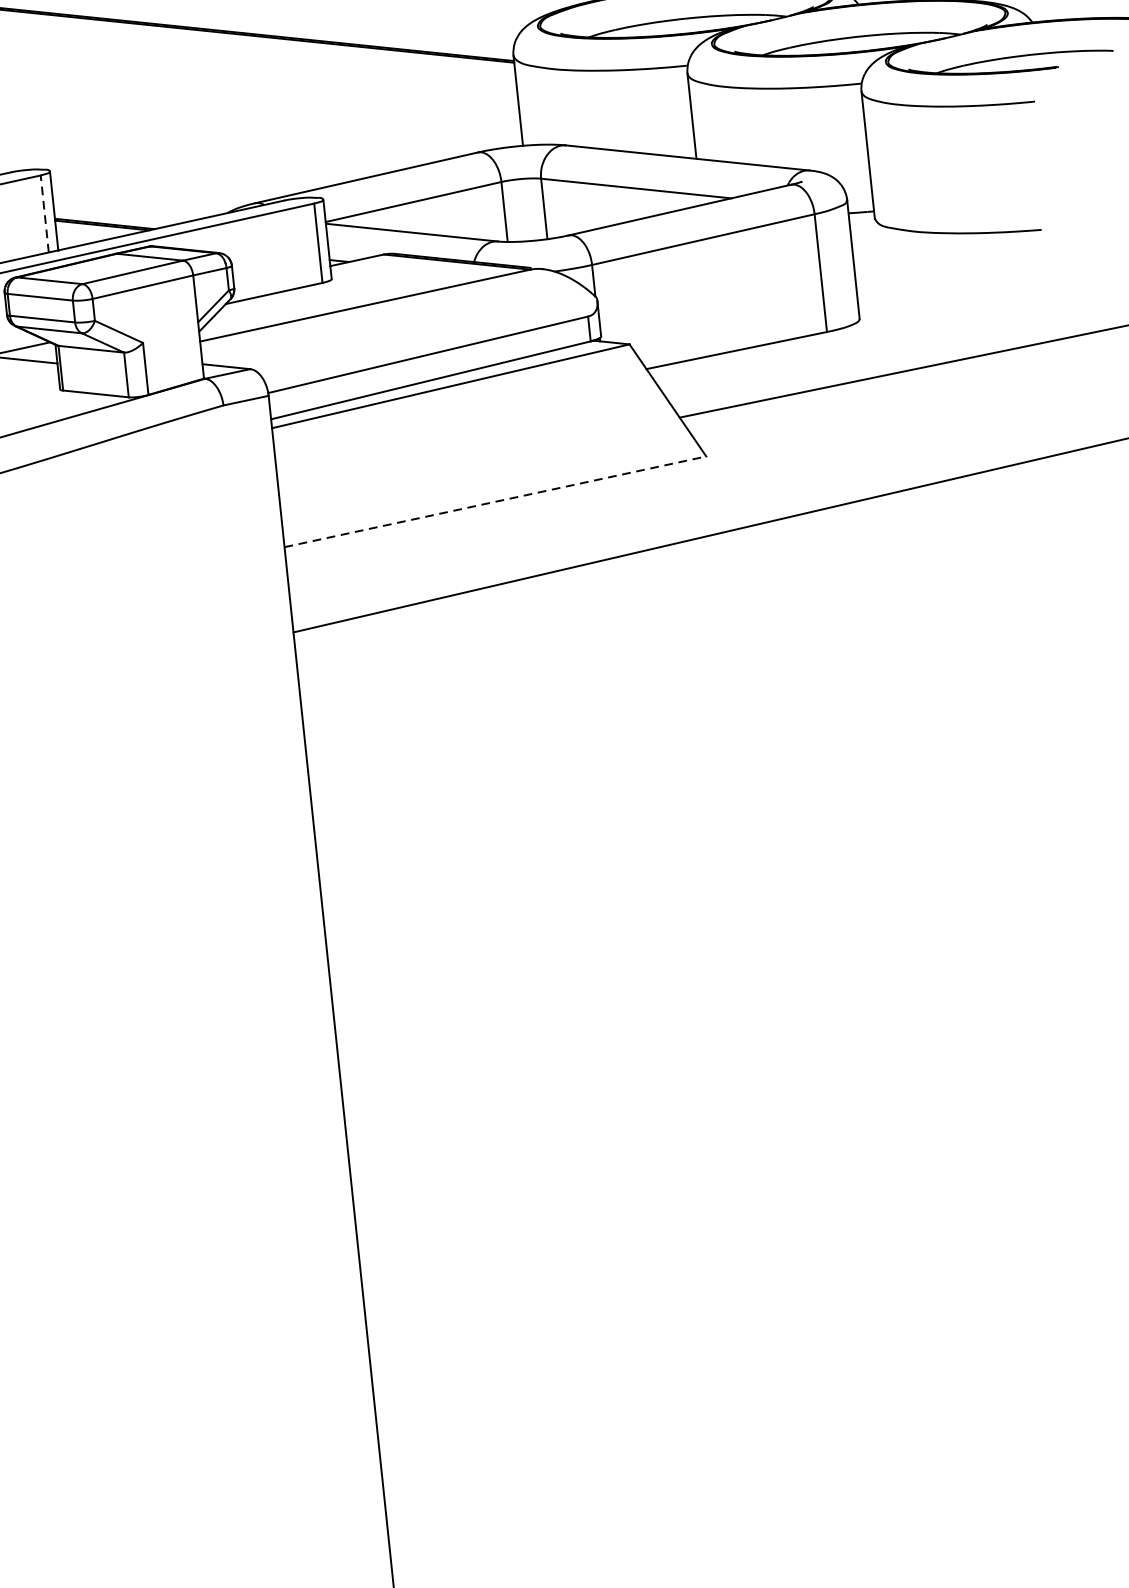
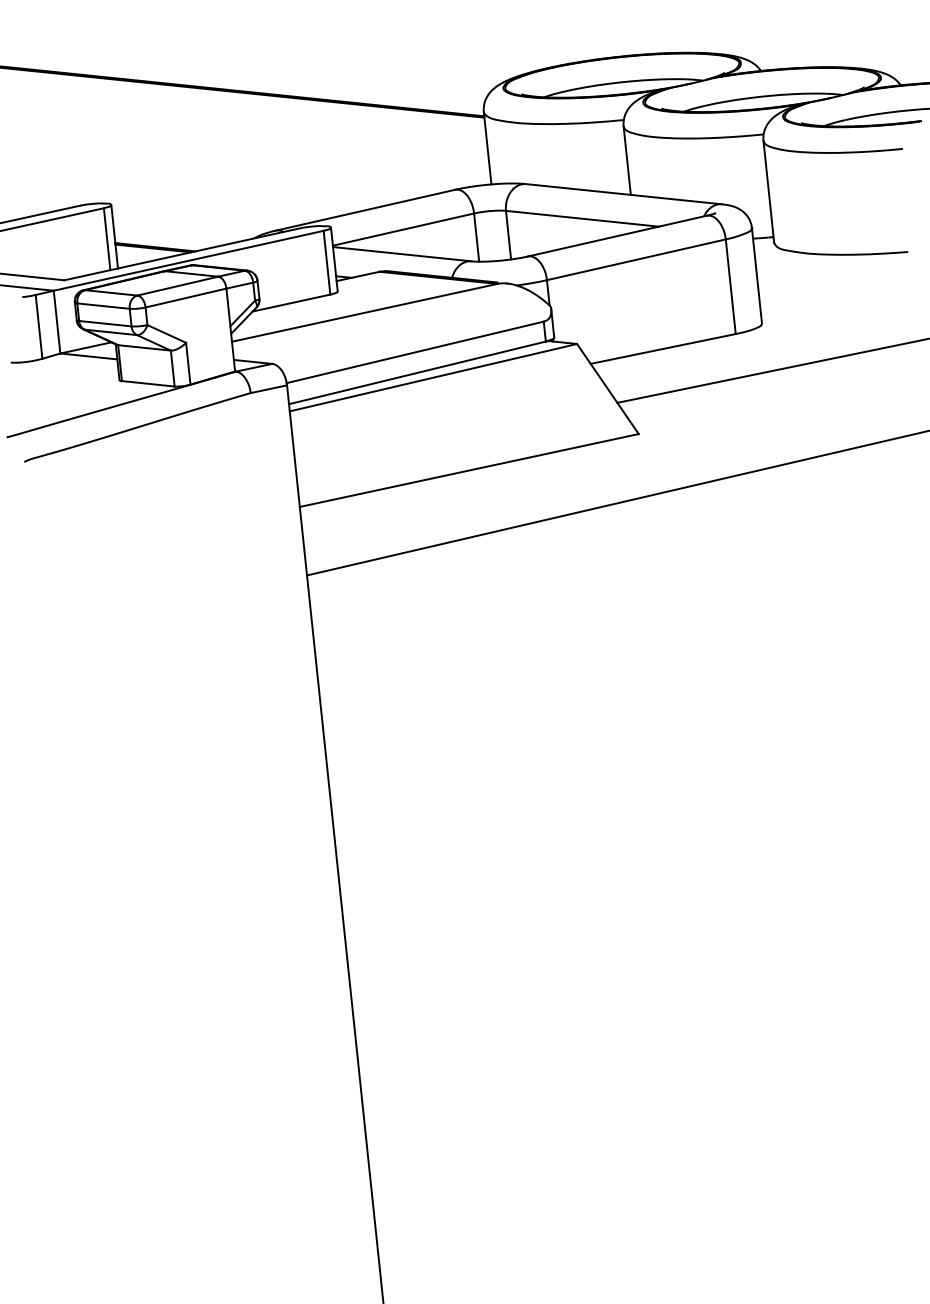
line: (45, 213) -> (107, 238), dashed -> solid
line: (495, 501) -> (469, 470), dashed -> solid

